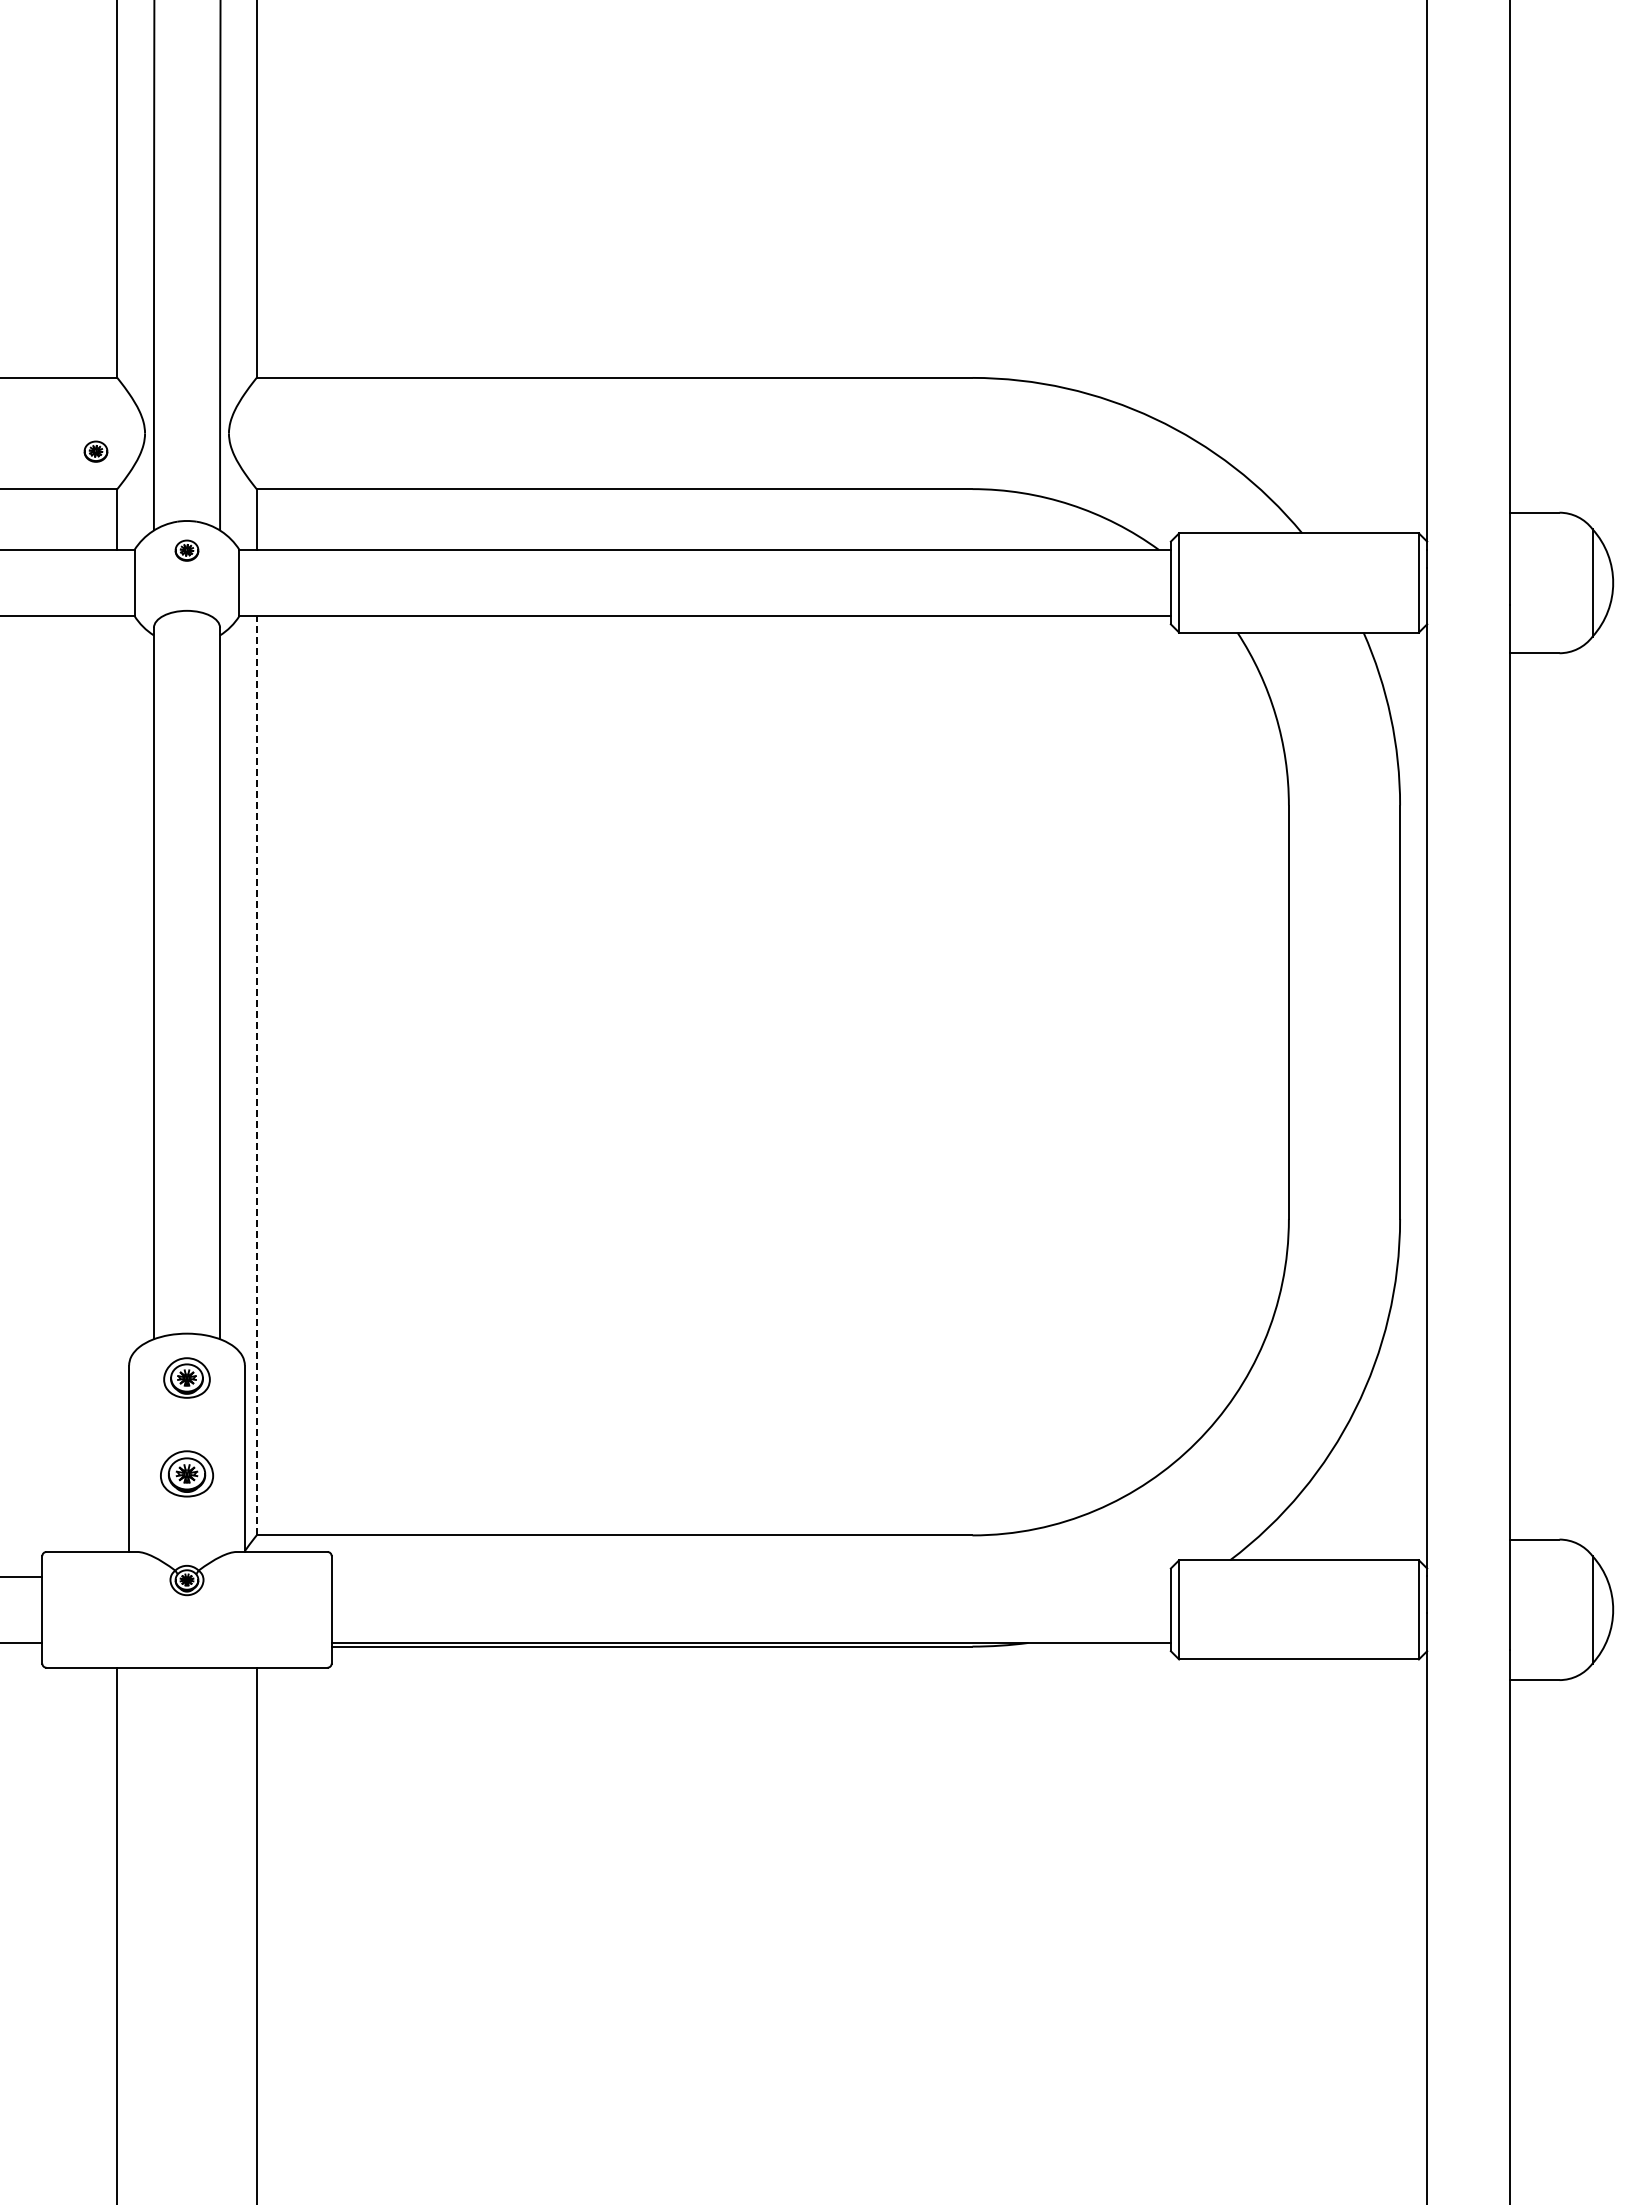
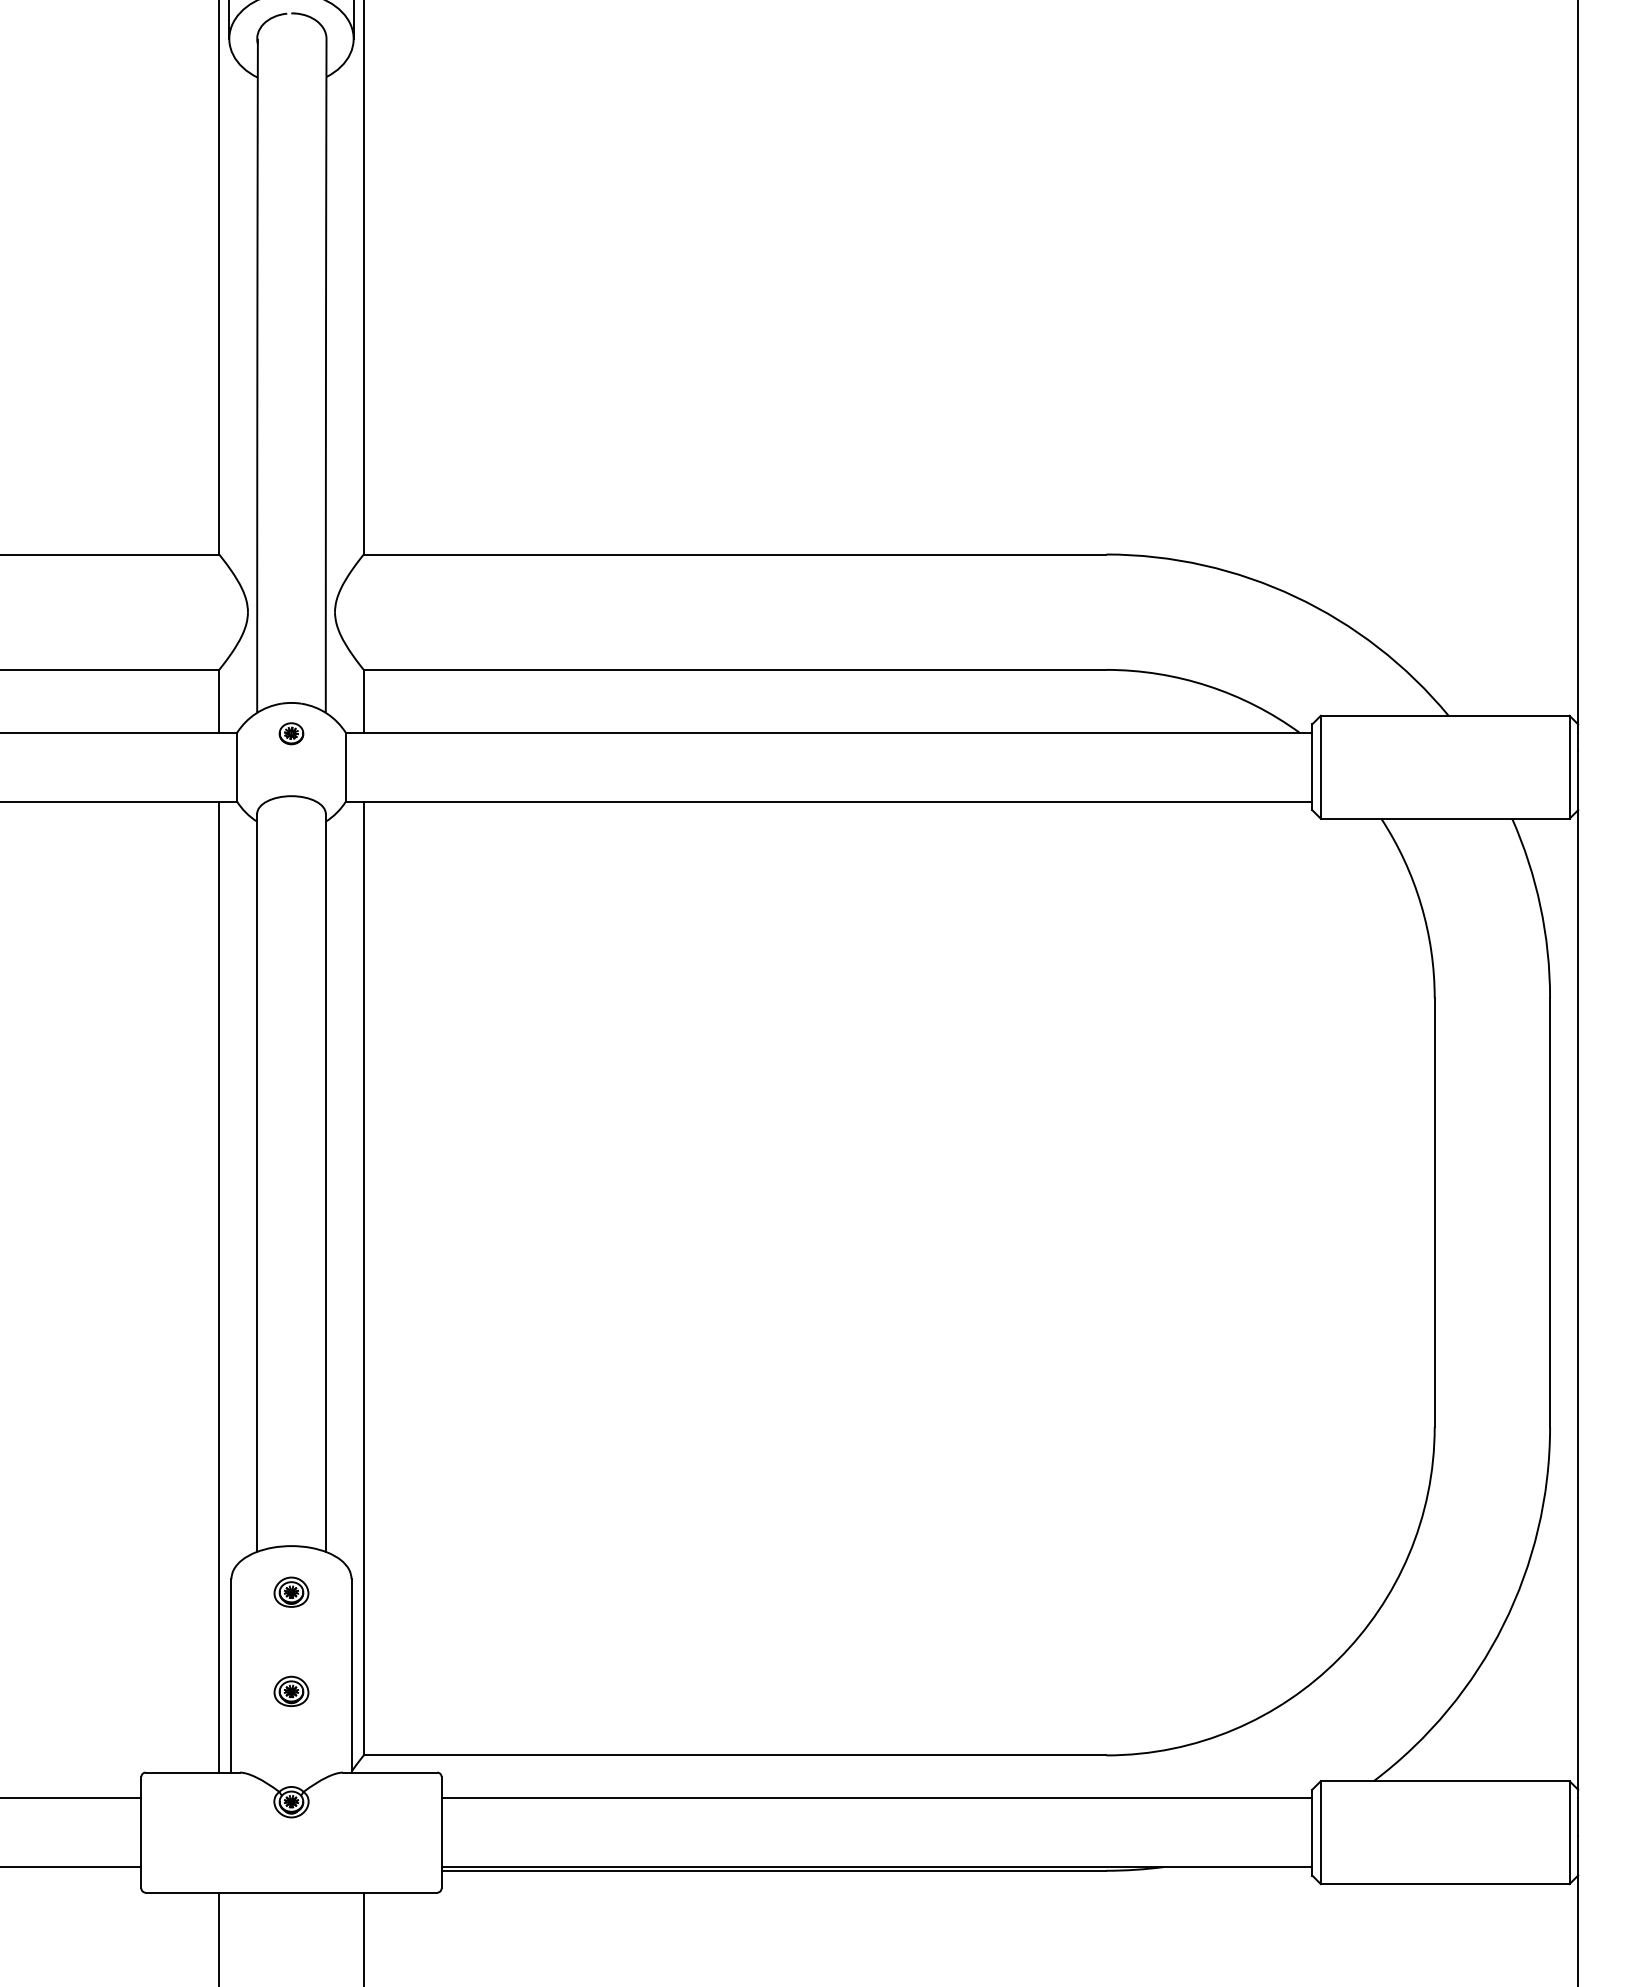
part: (95, 451) -> (196, 630), removed
line: (256, 1075) -> (363, 1278), dashed -> solid
line: (117, 1083) -> (219, 1286), added
part: (186, 1378) -> (290, 1592), size x0.71
part: (186, 1473) -> (290, 1691), size x0.62
line: (750, 1576) -> (876, 1798), added

